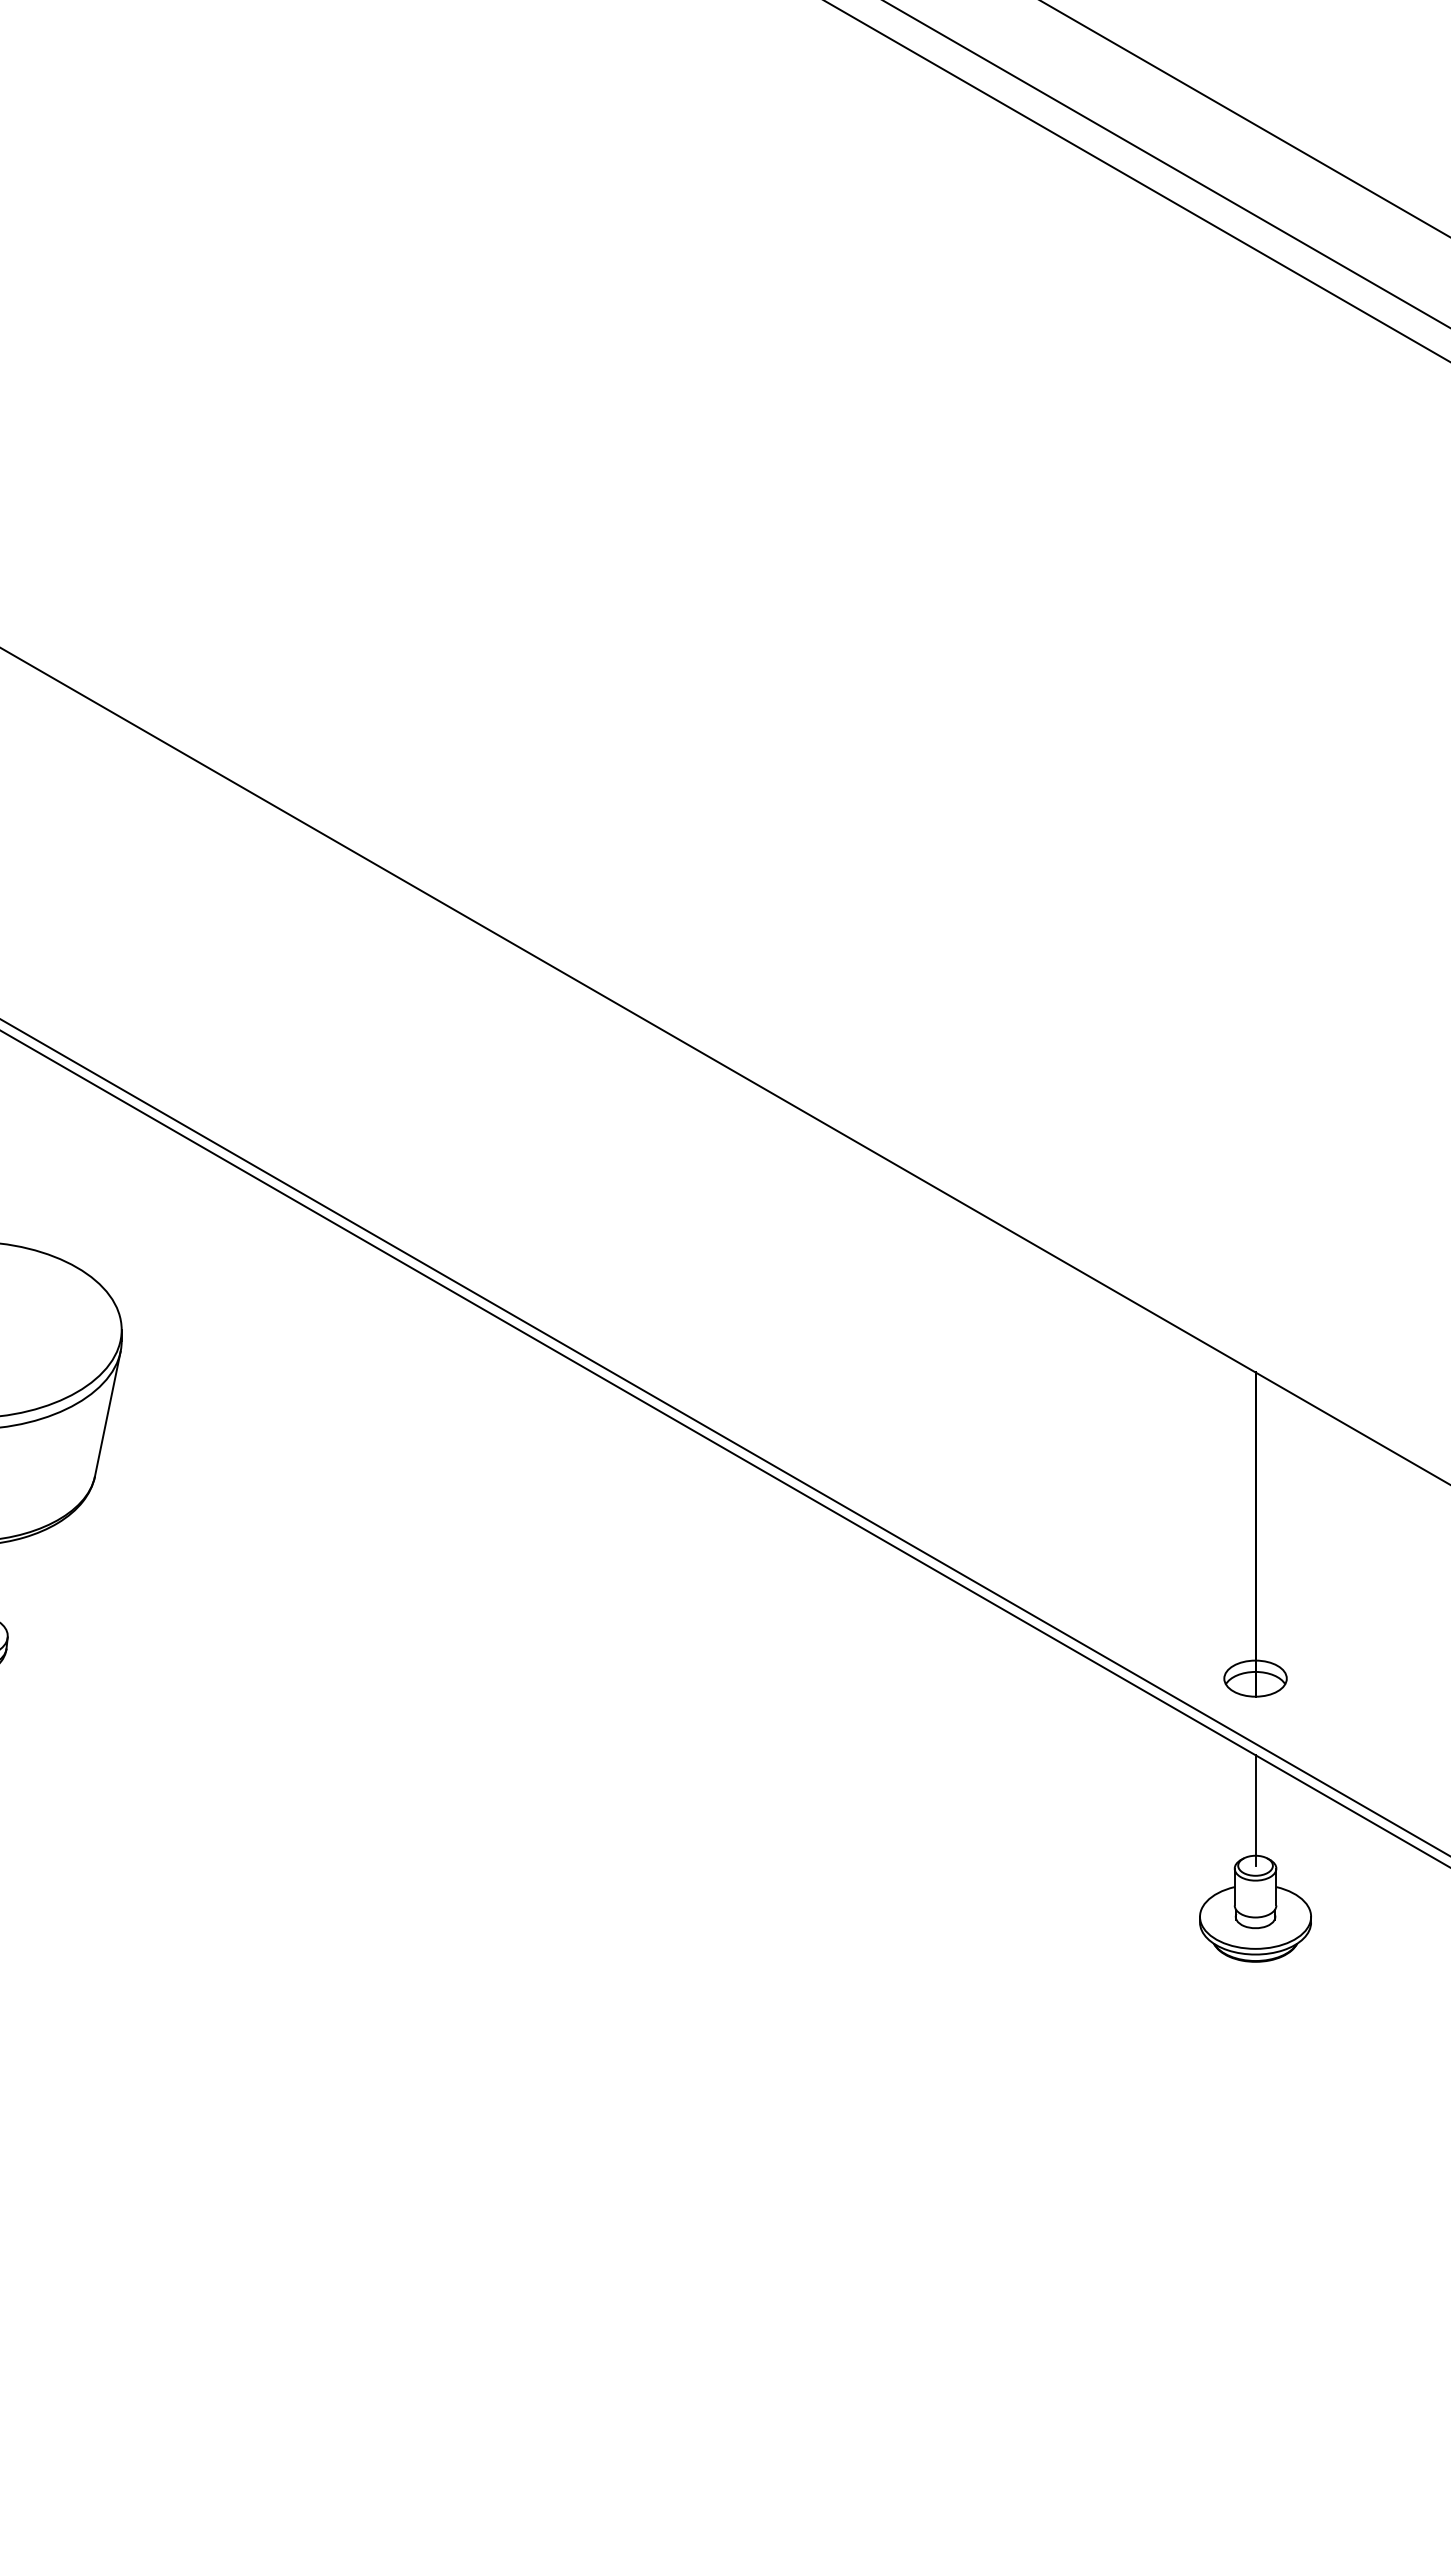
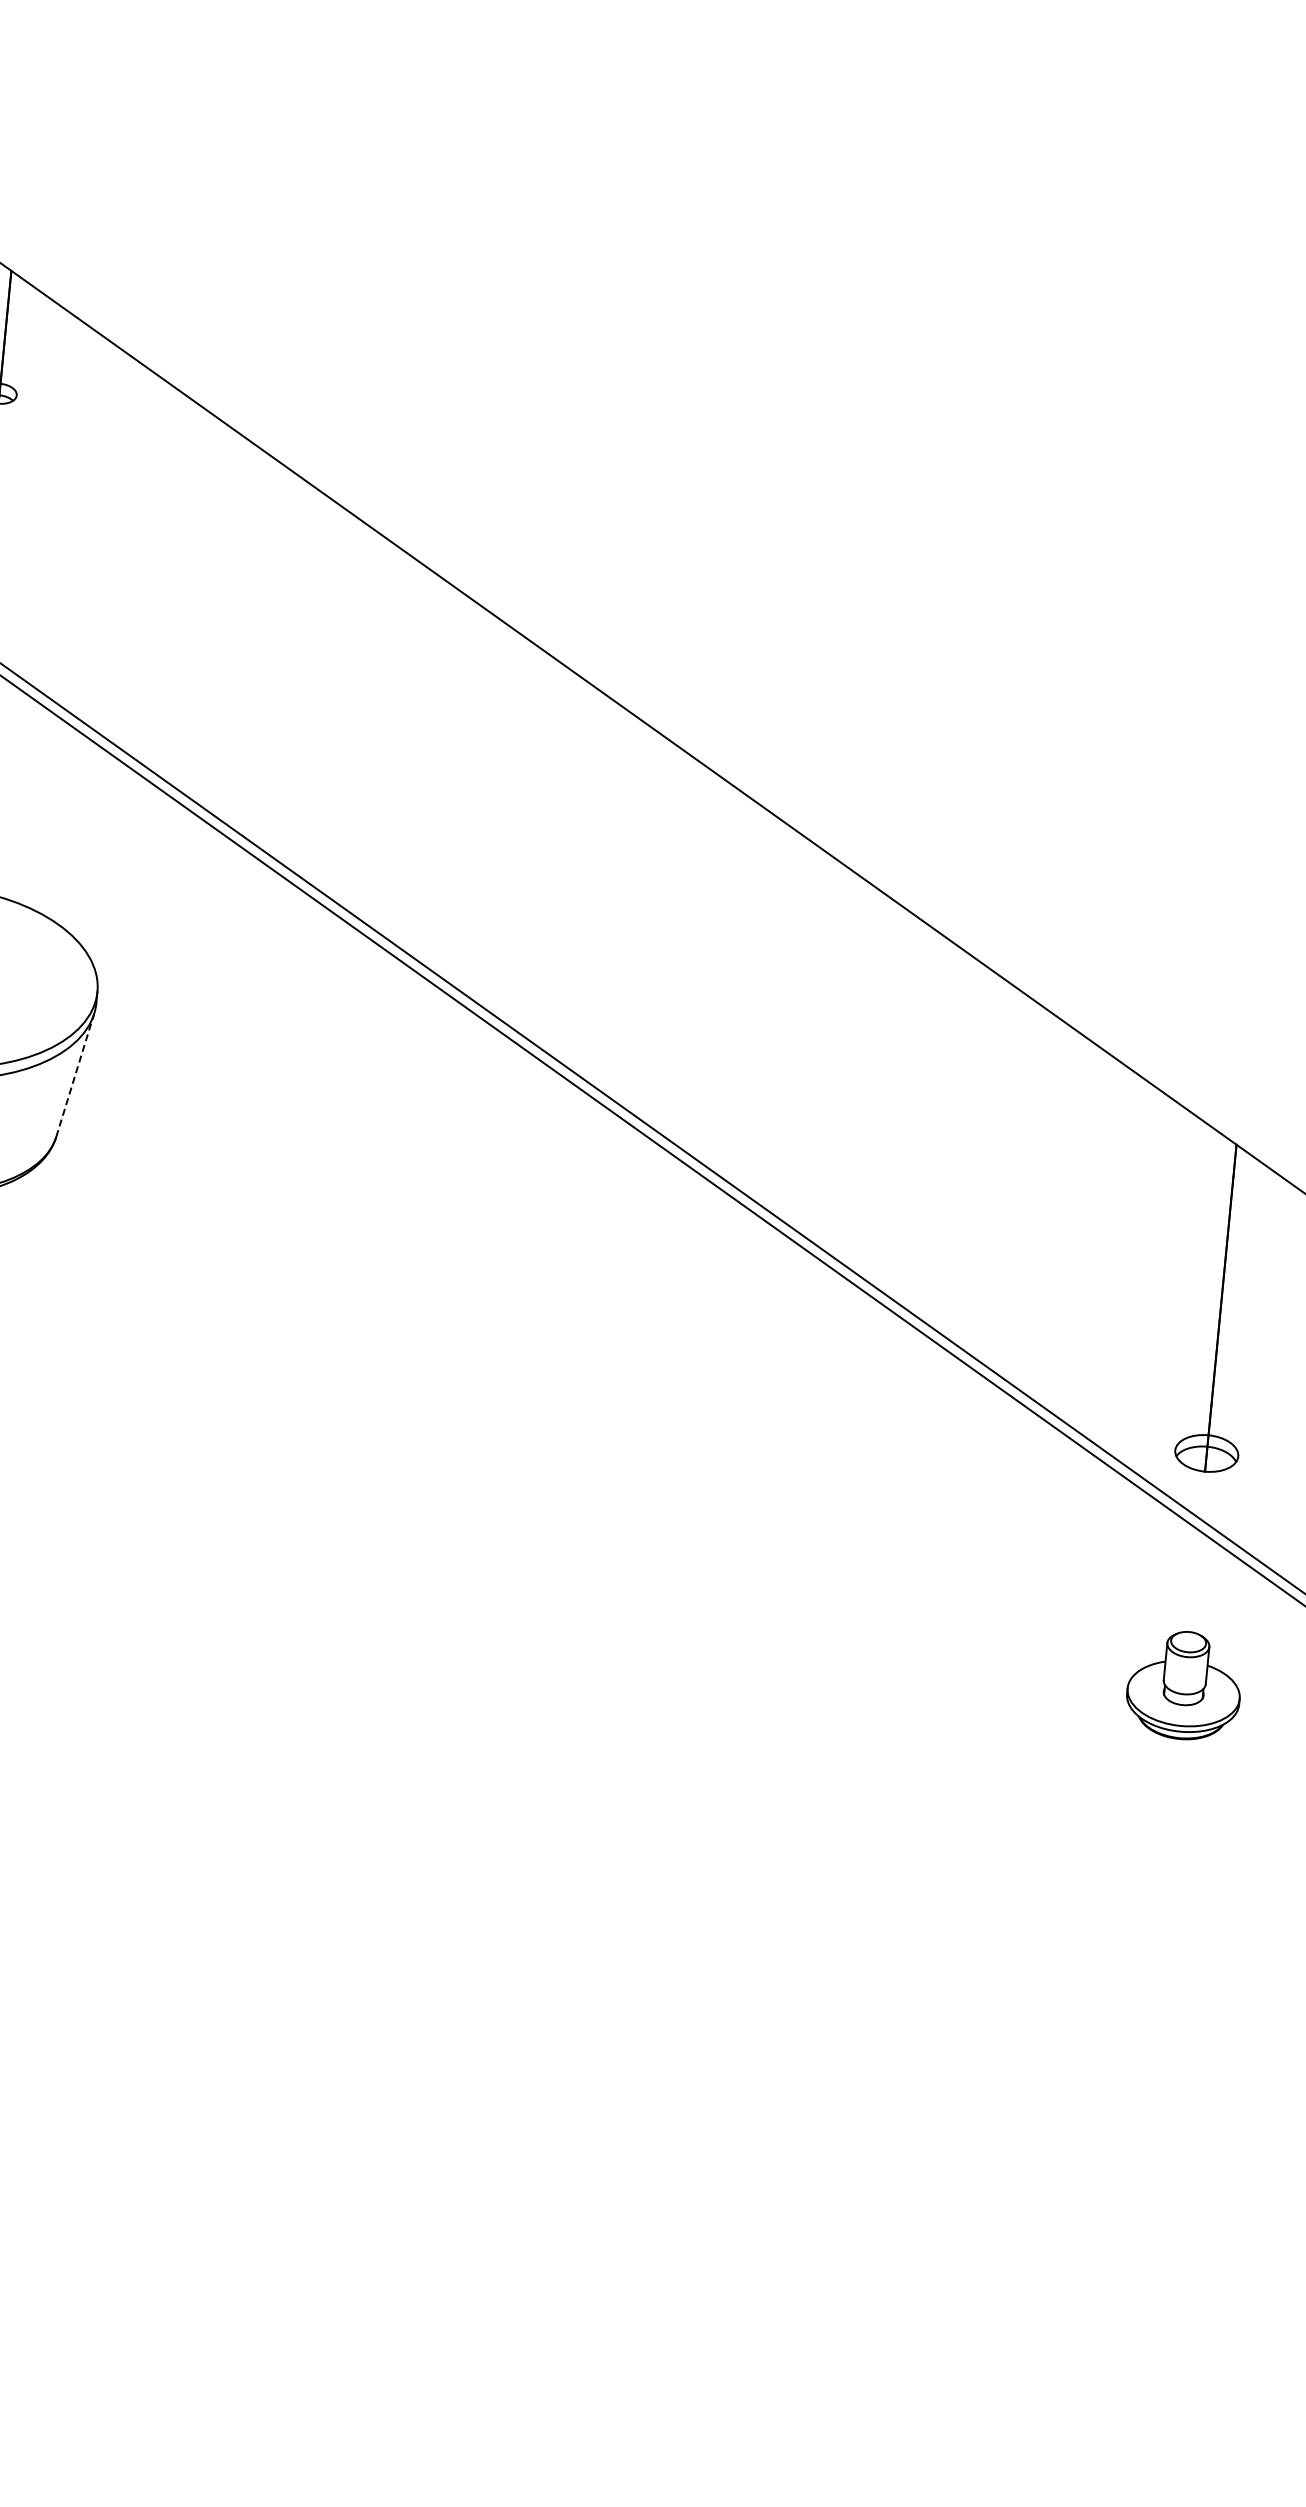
line: (107, 1414) -> (74, 1075), solid -> dashed
line: (1255, 1810) -> (1193, 1586), removed

